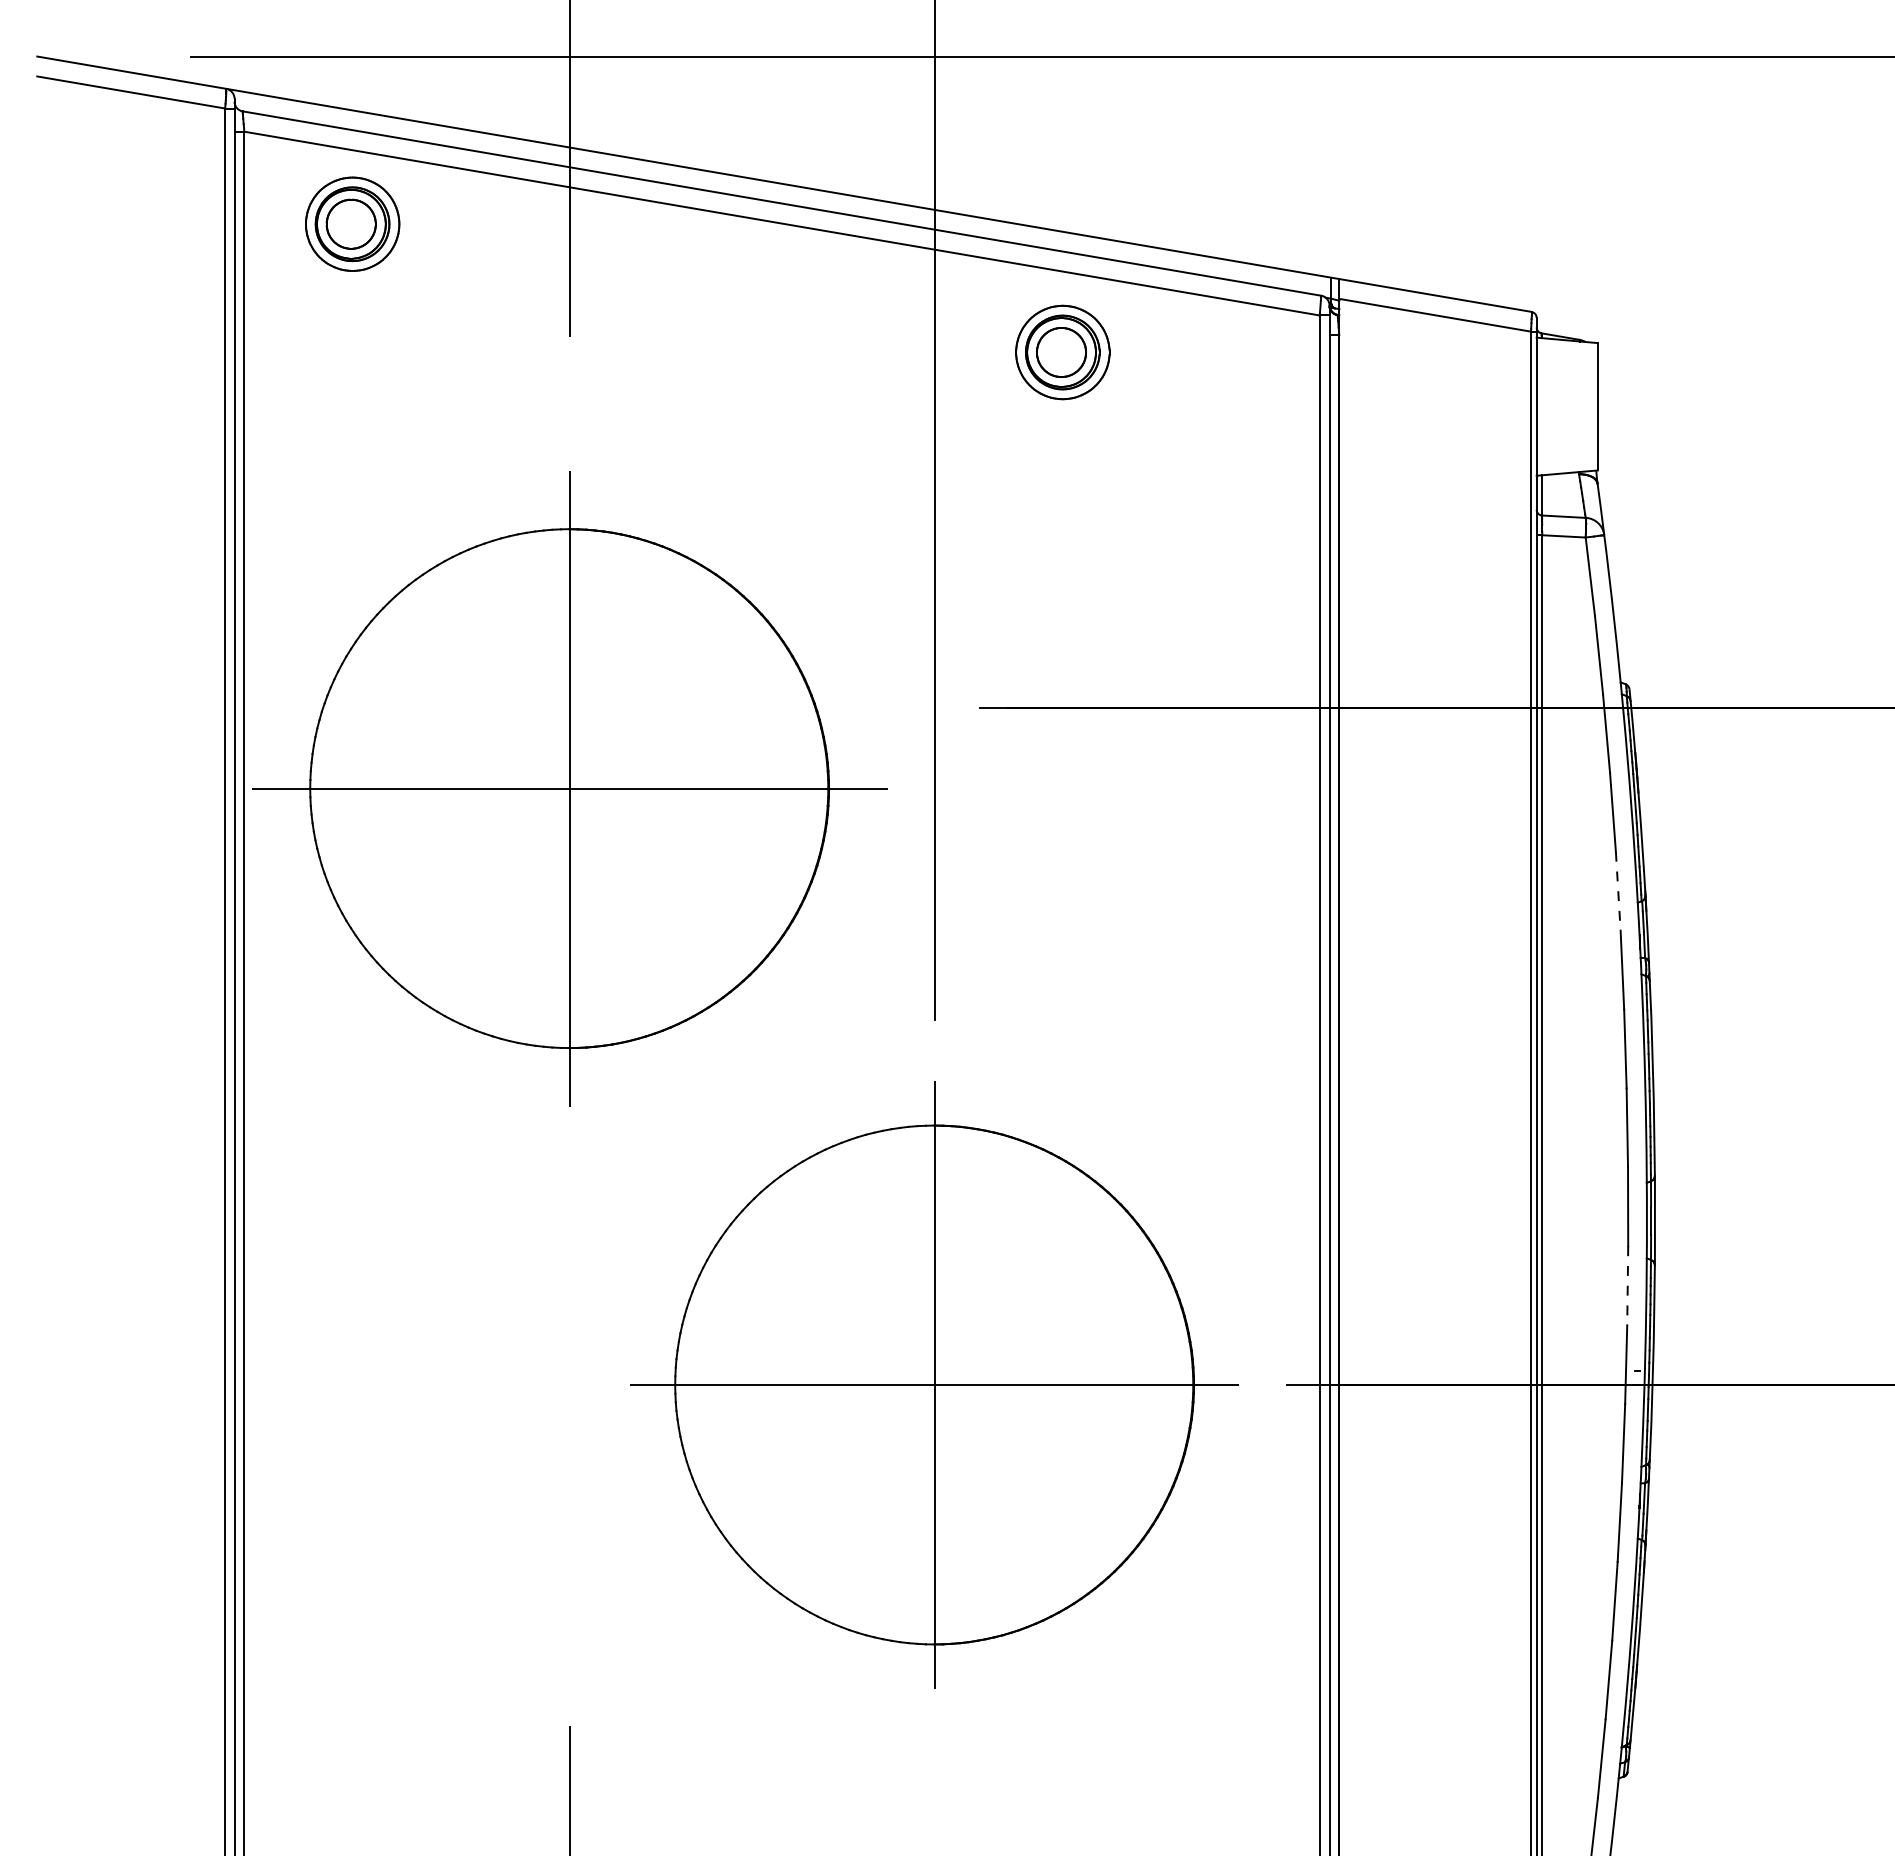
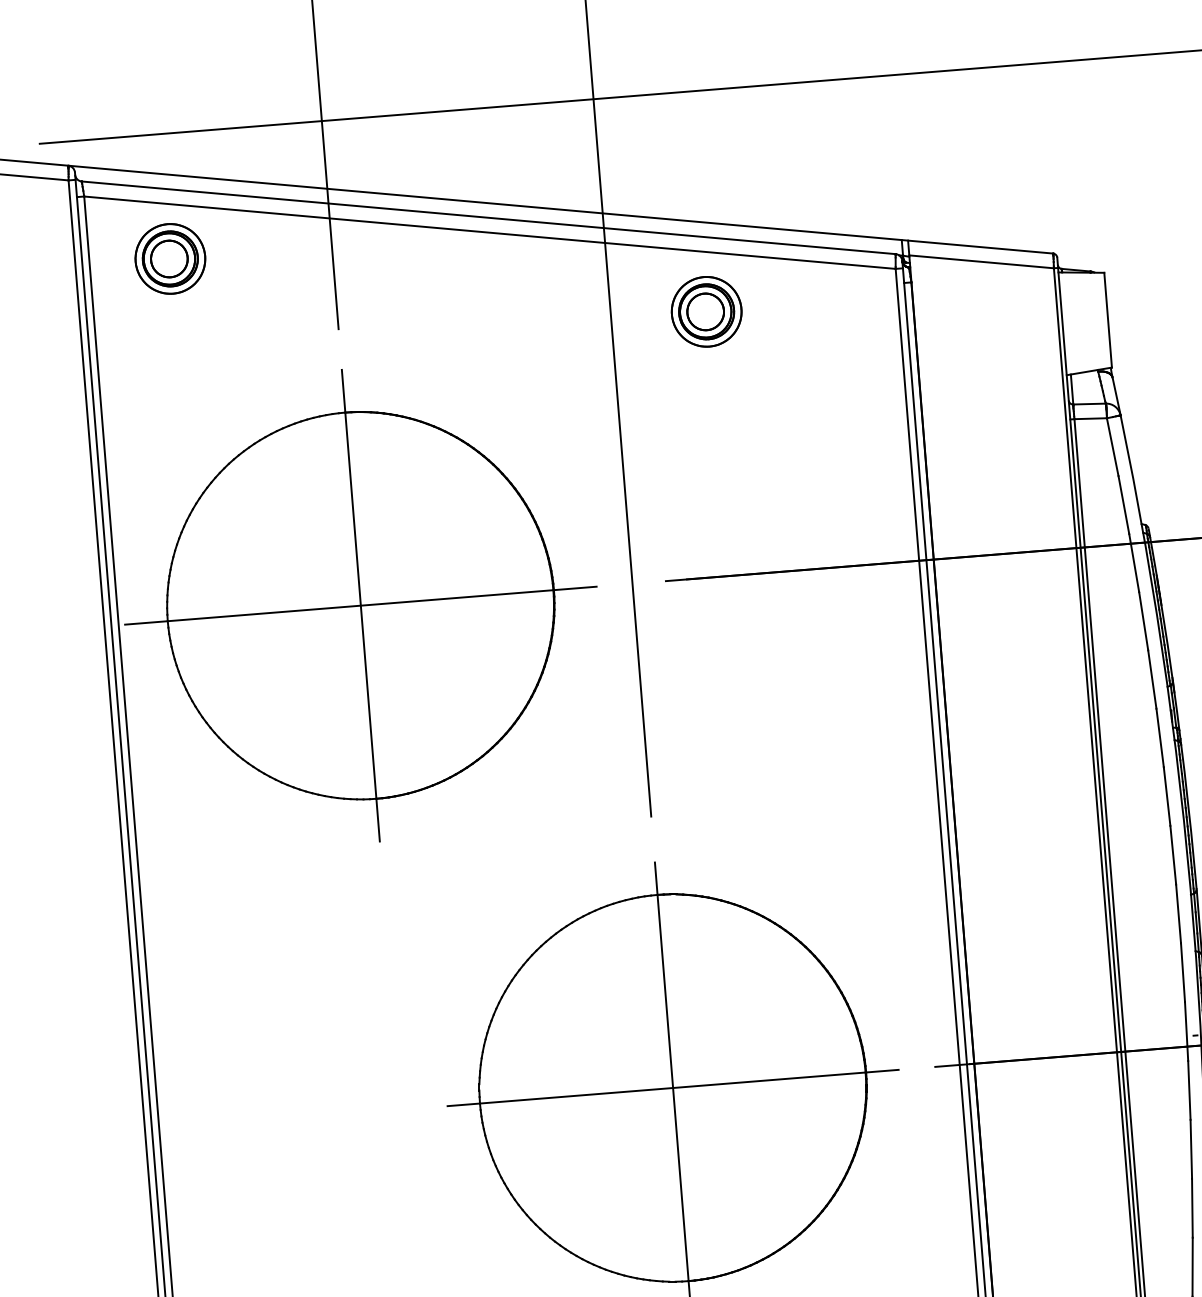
part: (569, 788) -> (360, 605), moved
line: (1618, 891) -> (1152, 679), dashed -> solid
line: (1627, 1285) -> (1182, 972), dashed -> solid

